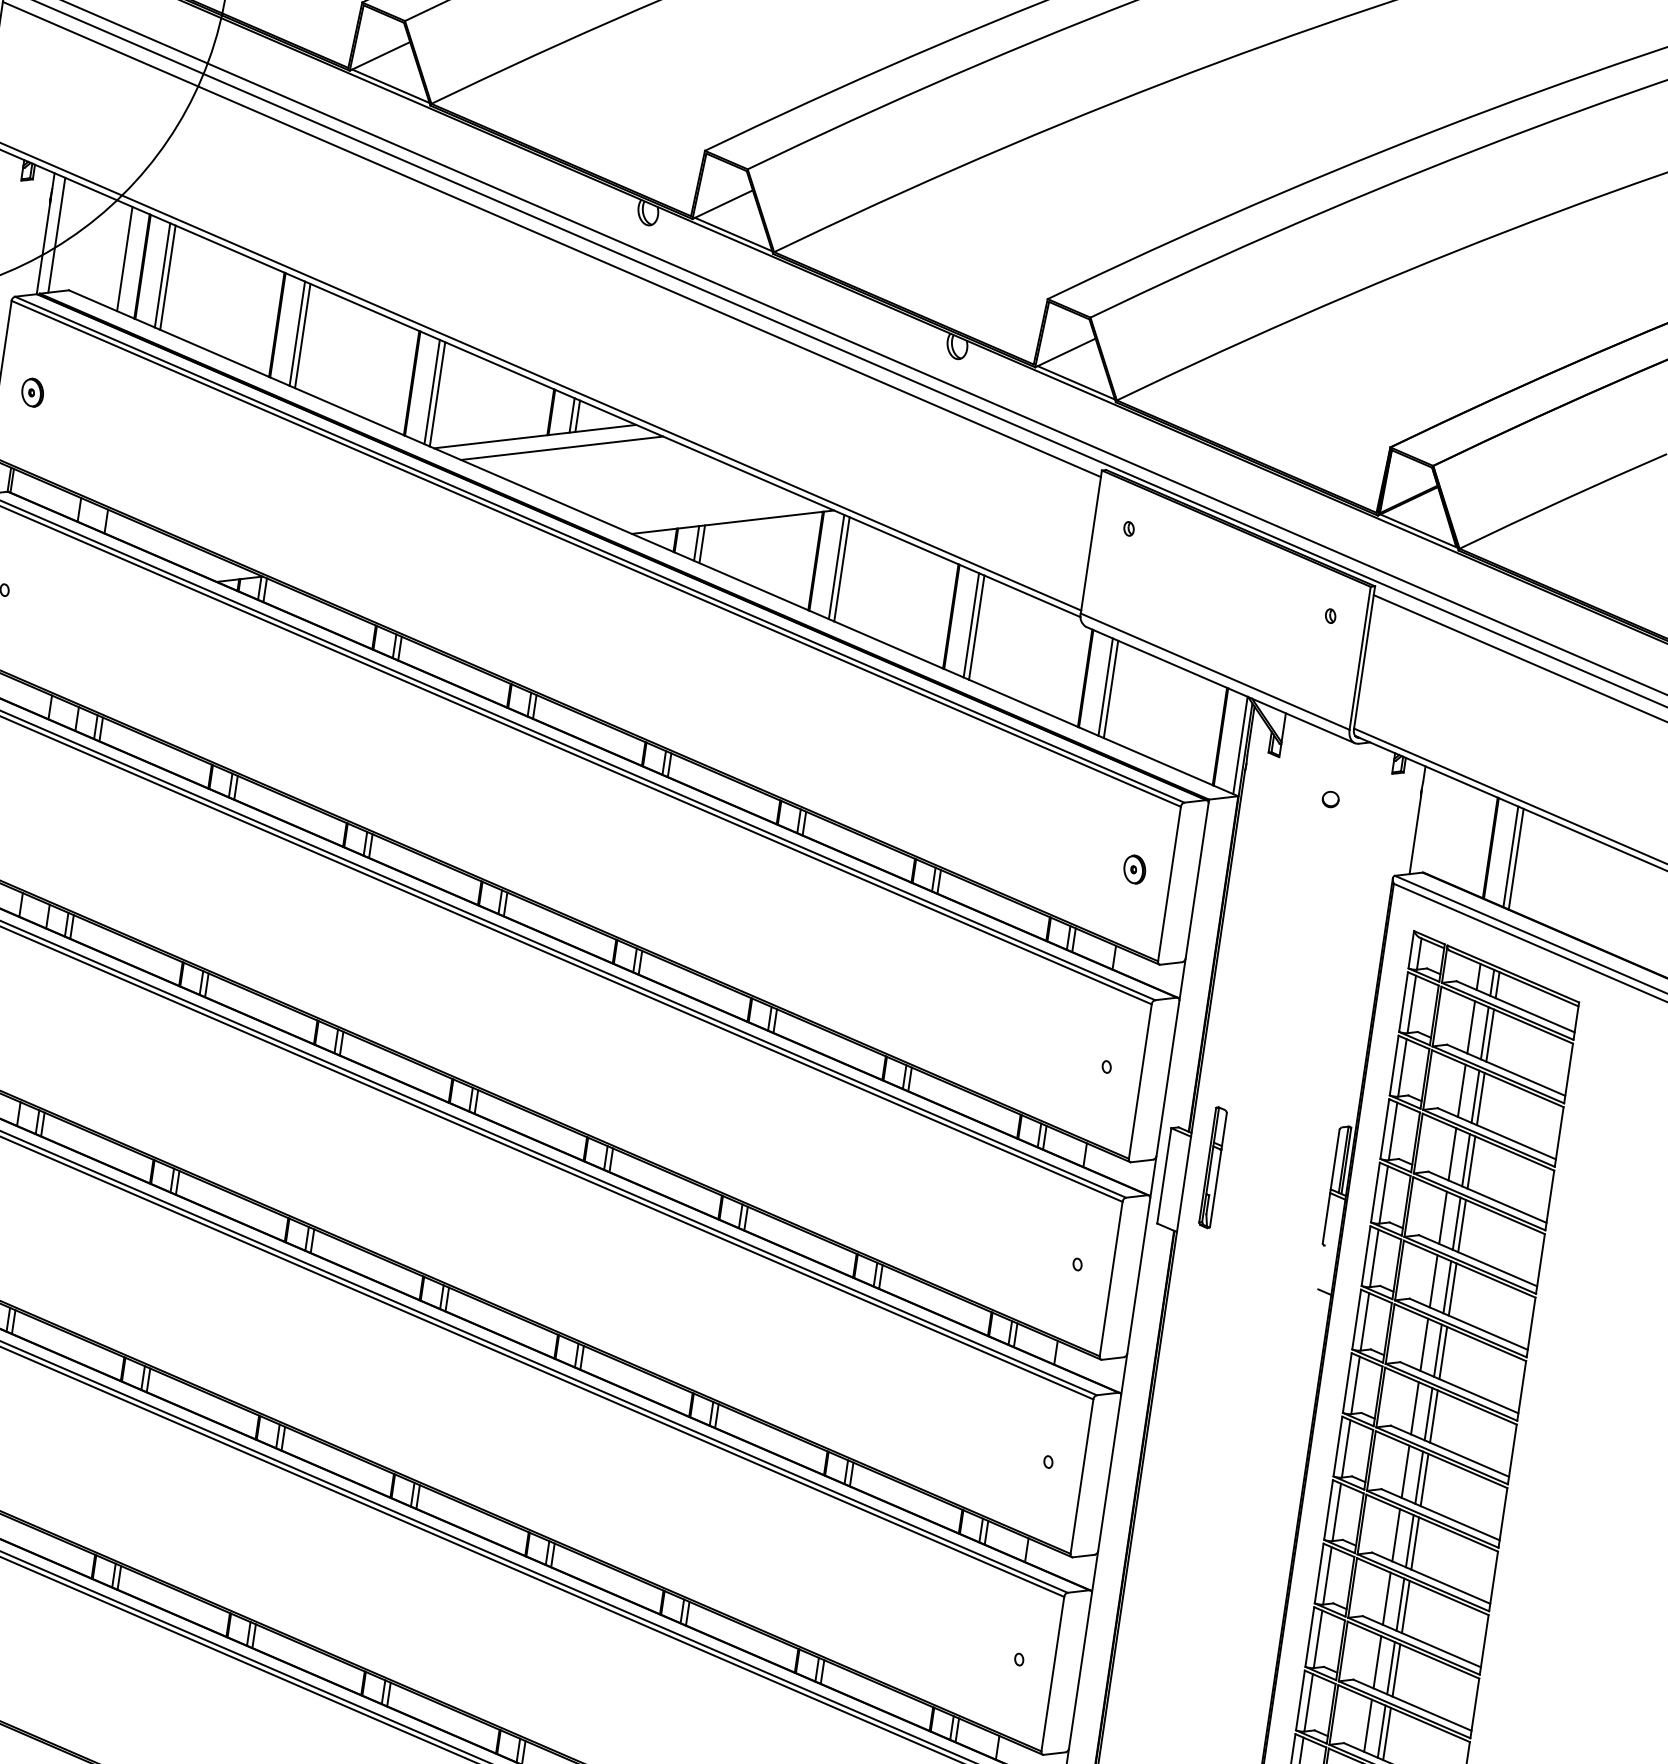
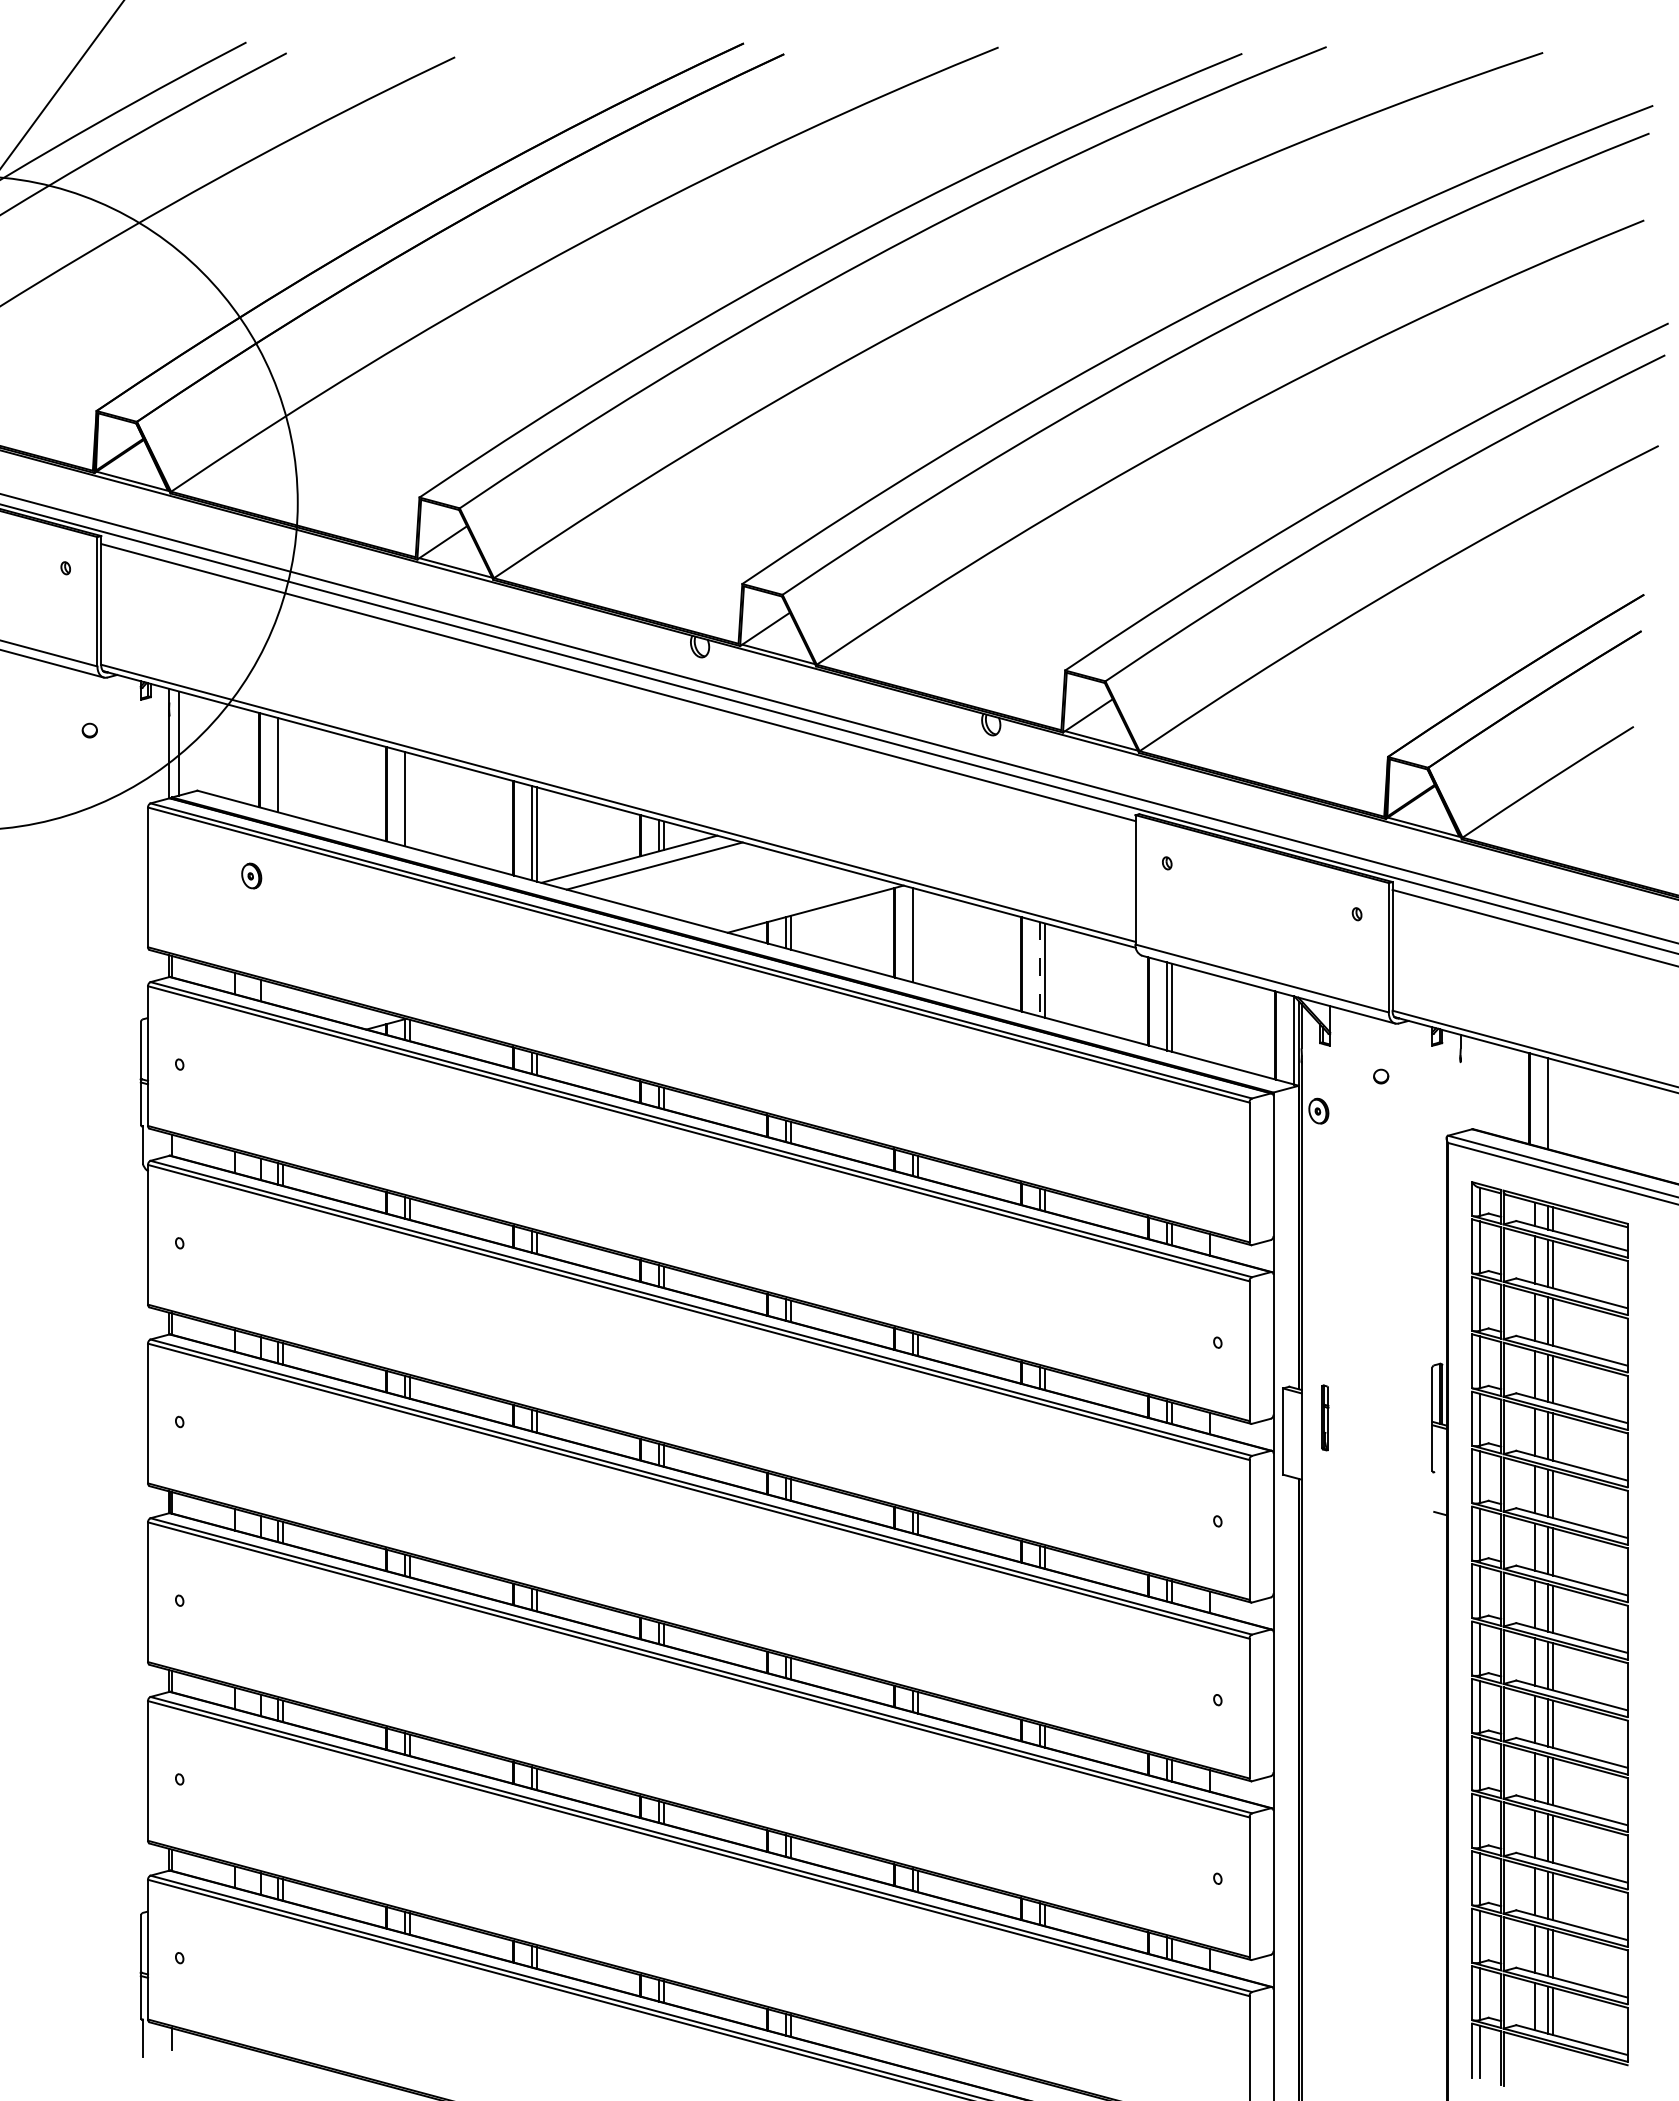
line: (124, 258) -> (242, 755), removed
line: (168, 277) -> (283, 766), removed
line: (302, 335) -> (410, 800), removed
part: (32, 392) -> (251, 875), moved
line: (842, 569) -> (918, 936), removed
line: (971, 625) -> (1040, 969), solid -> dashed
line: (1414, 835) -> (1460, 1097), removed
line: (1516, 858) -> (1553, 1104), removed
part: (1134, 868) -> (1318, 1110), moved
part: (1213, 1167) -> (1325, 1417), size x0.6

